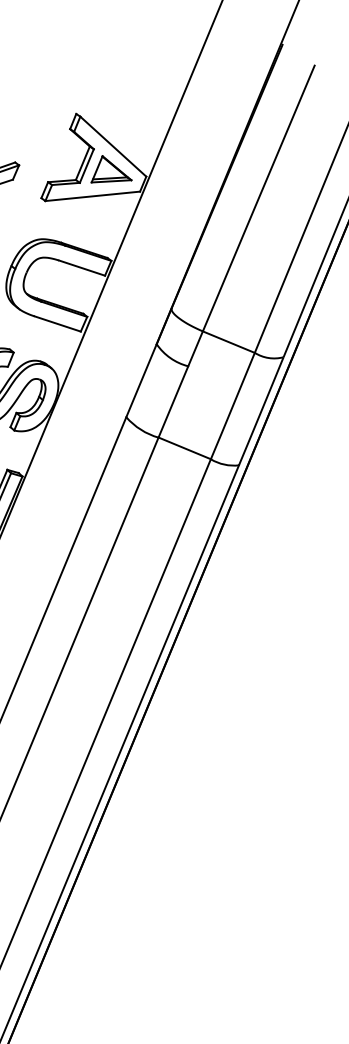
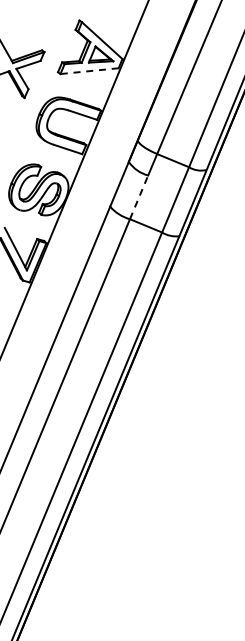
line: (92, 196) -> (89, 71), solid -> dashed
line: (174, 402) -> (139, 197), solid -> dashed

